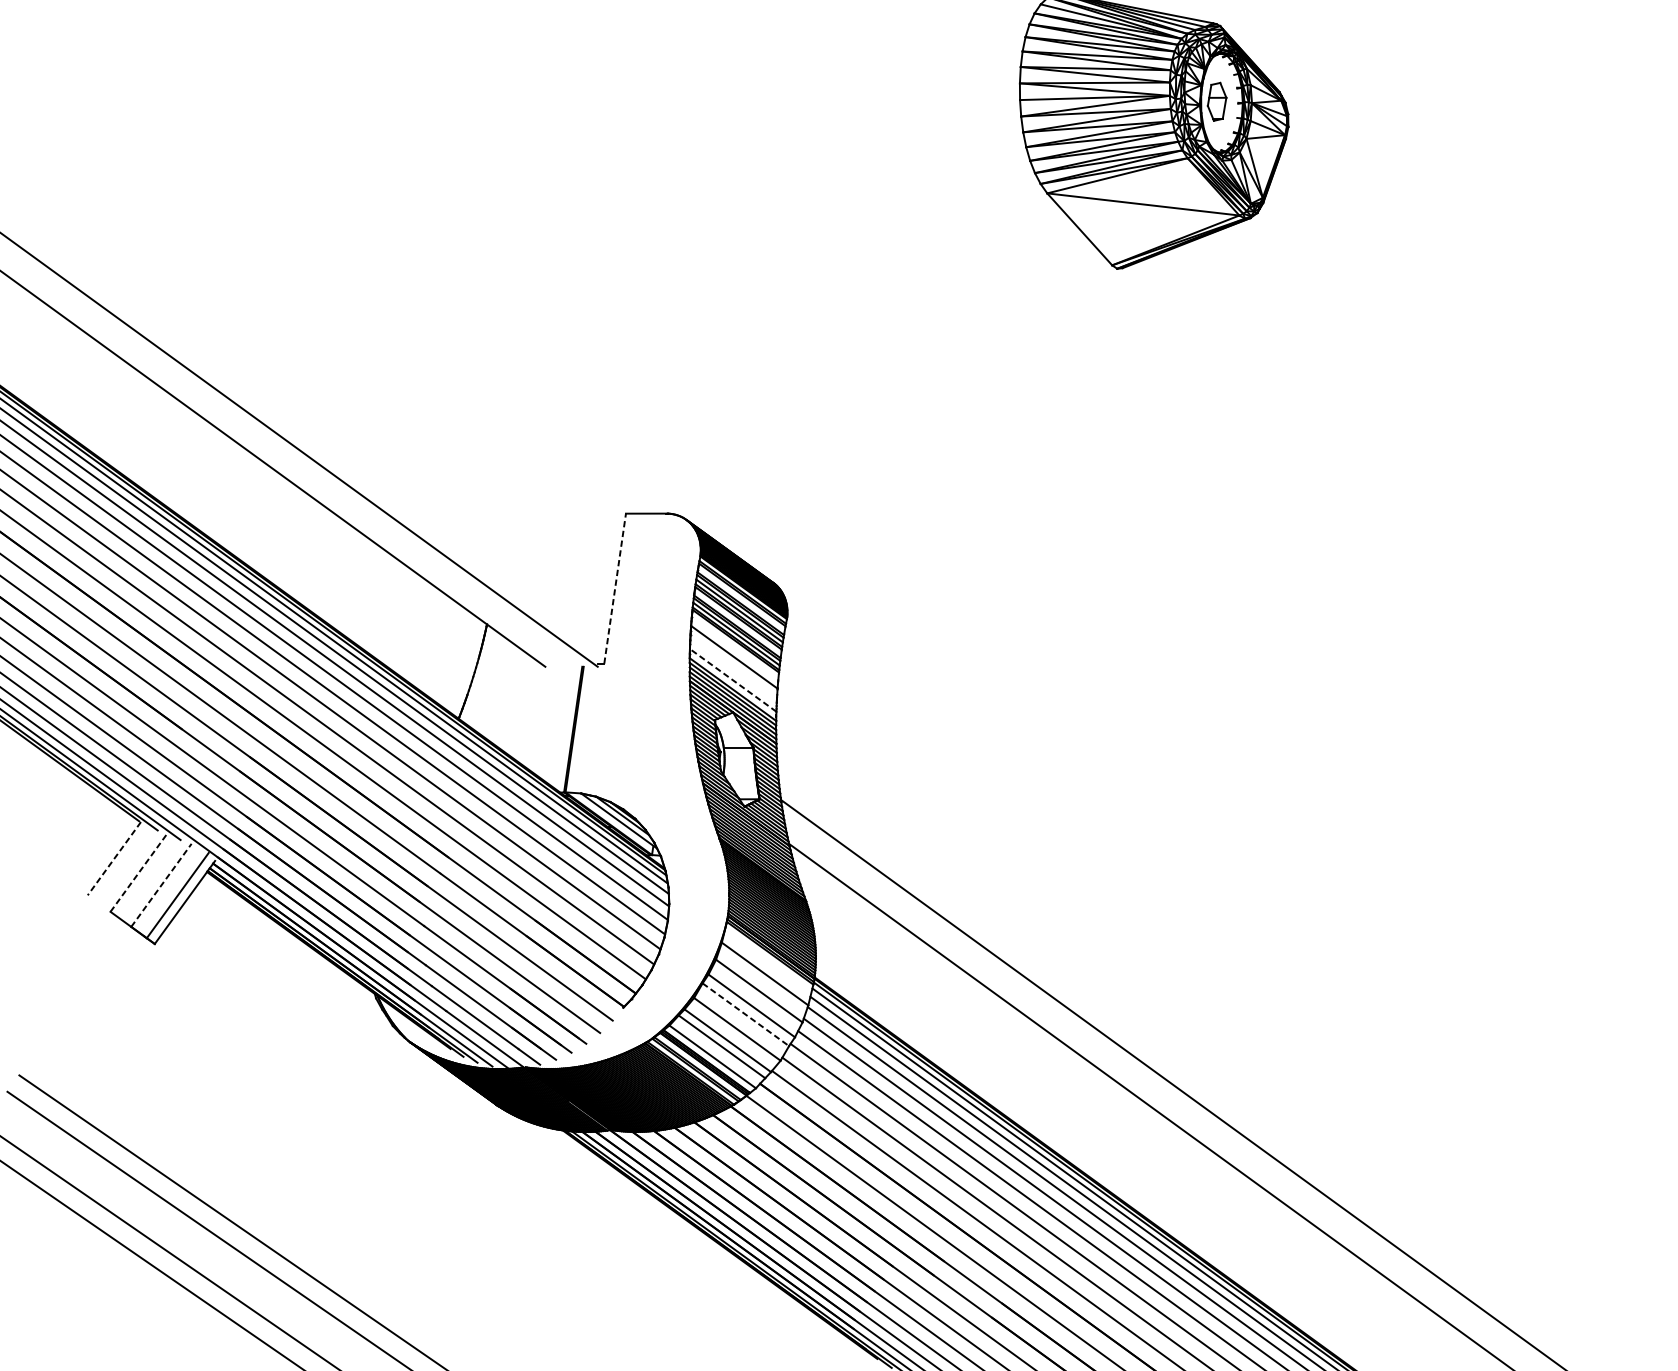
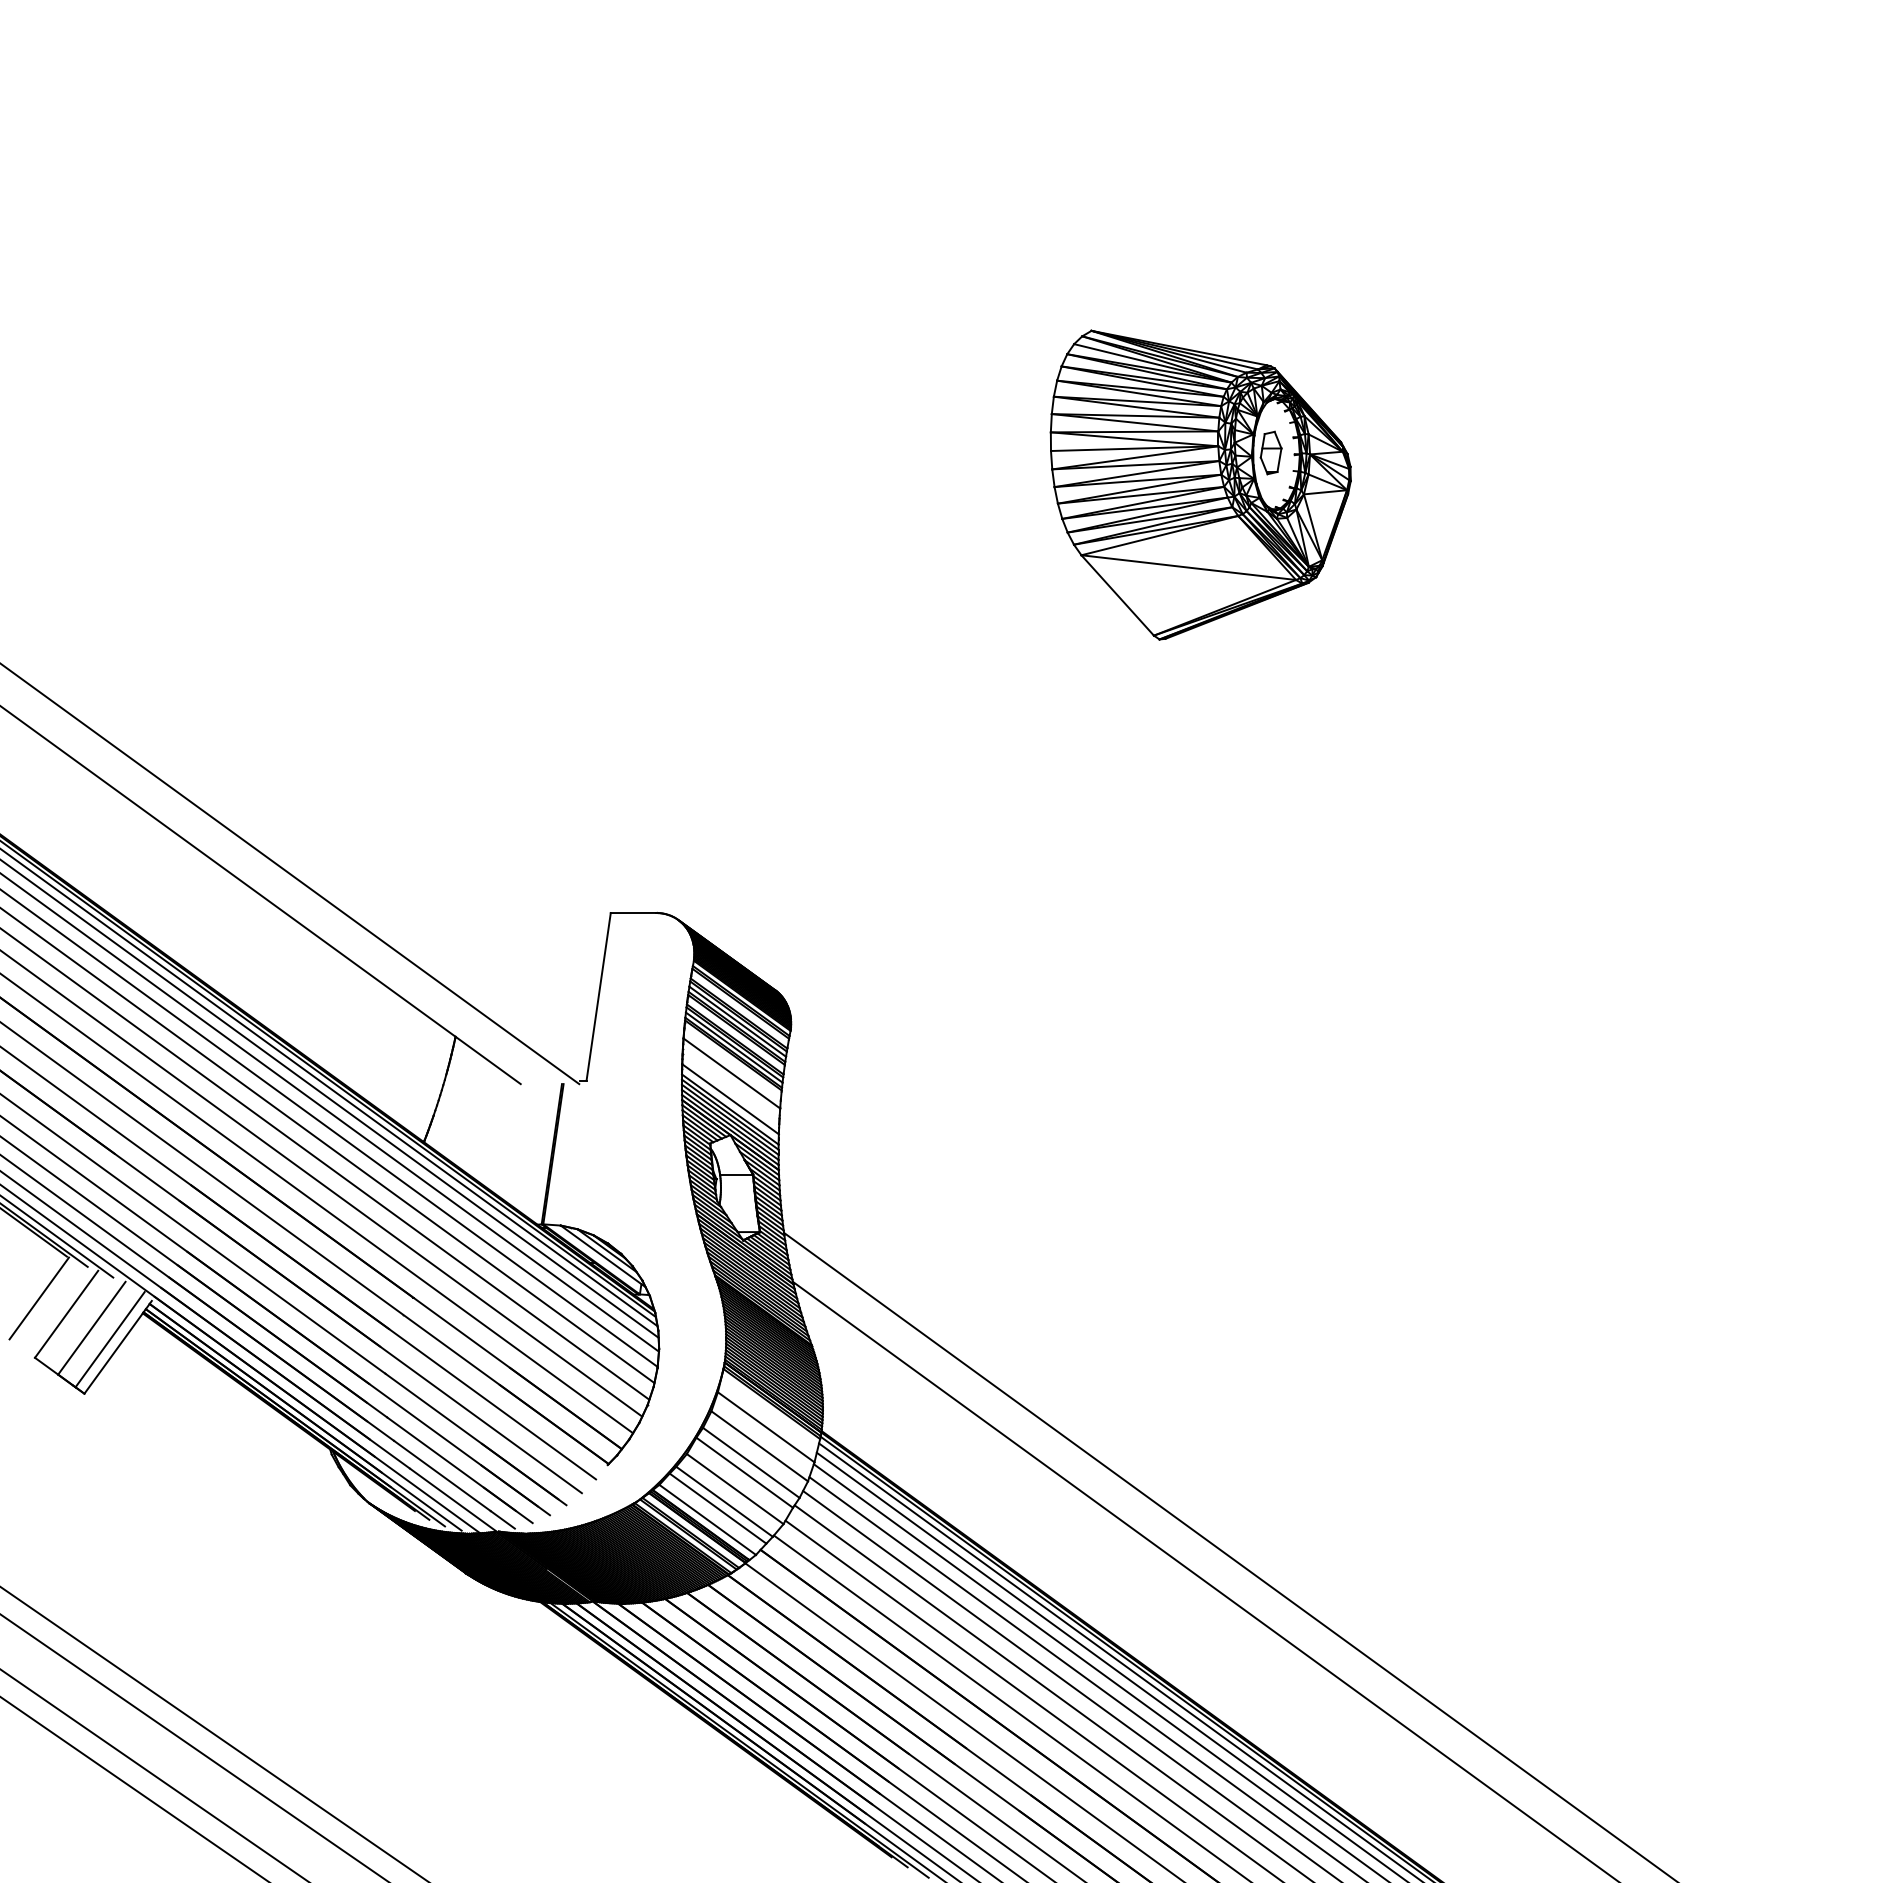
line: (614, 588) -> (598, 996), dashed -> solid
line: (733, 680) -> (730, 1099), dashed -> solid
line: (114, 858) -> (39, 1298), dashed -> solid
line: (138, 873) -> (66, 1314), dashed -> solid
line: (162, 884) -> (92, 1327), dashed -> solid
line: (745, 1014) -> (744, 1472), dashed -> solid

